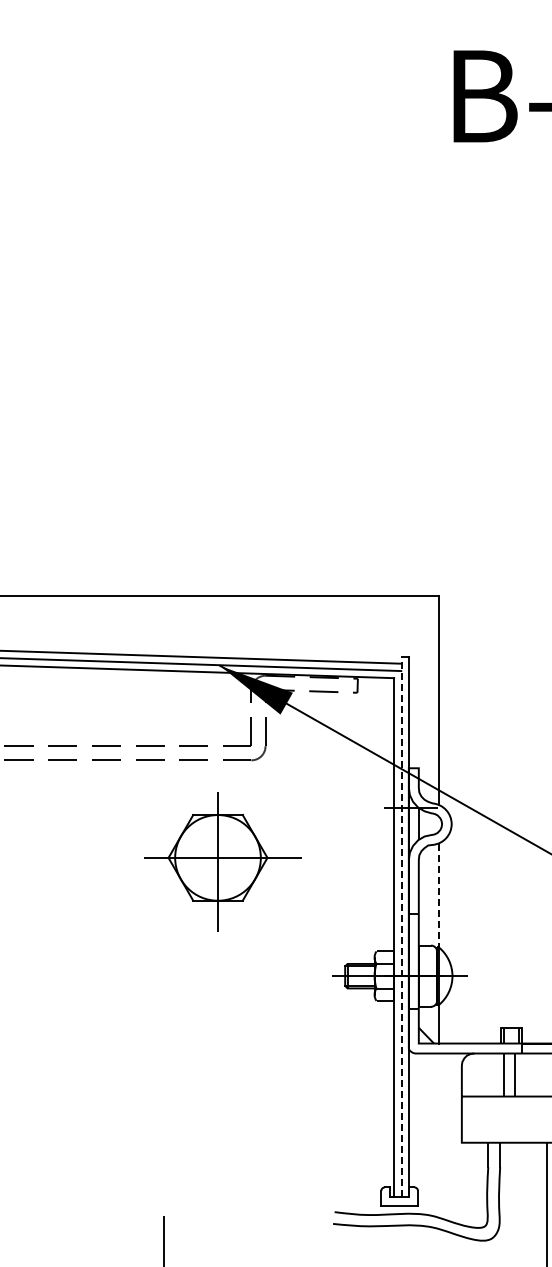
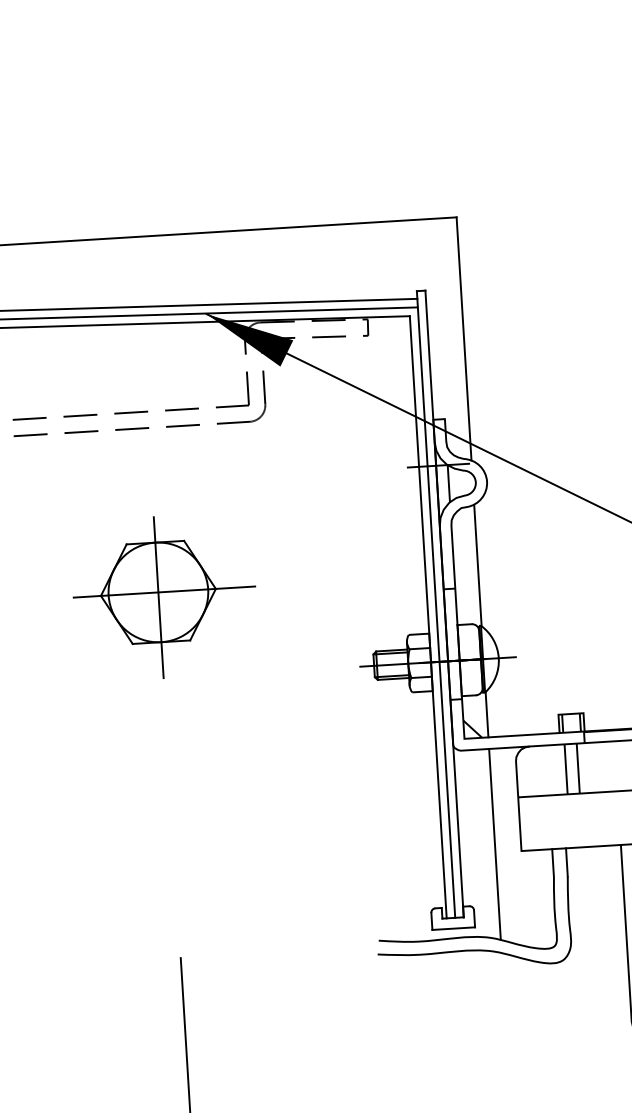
part: (222, 861) -> (163, 596), moved
line: (439, 895) -> (477, 565), dashed -> solid
line: (401, 926) -> (436, 604), dashed -> solid
line: (439, 1135) -> (495, 844), added

